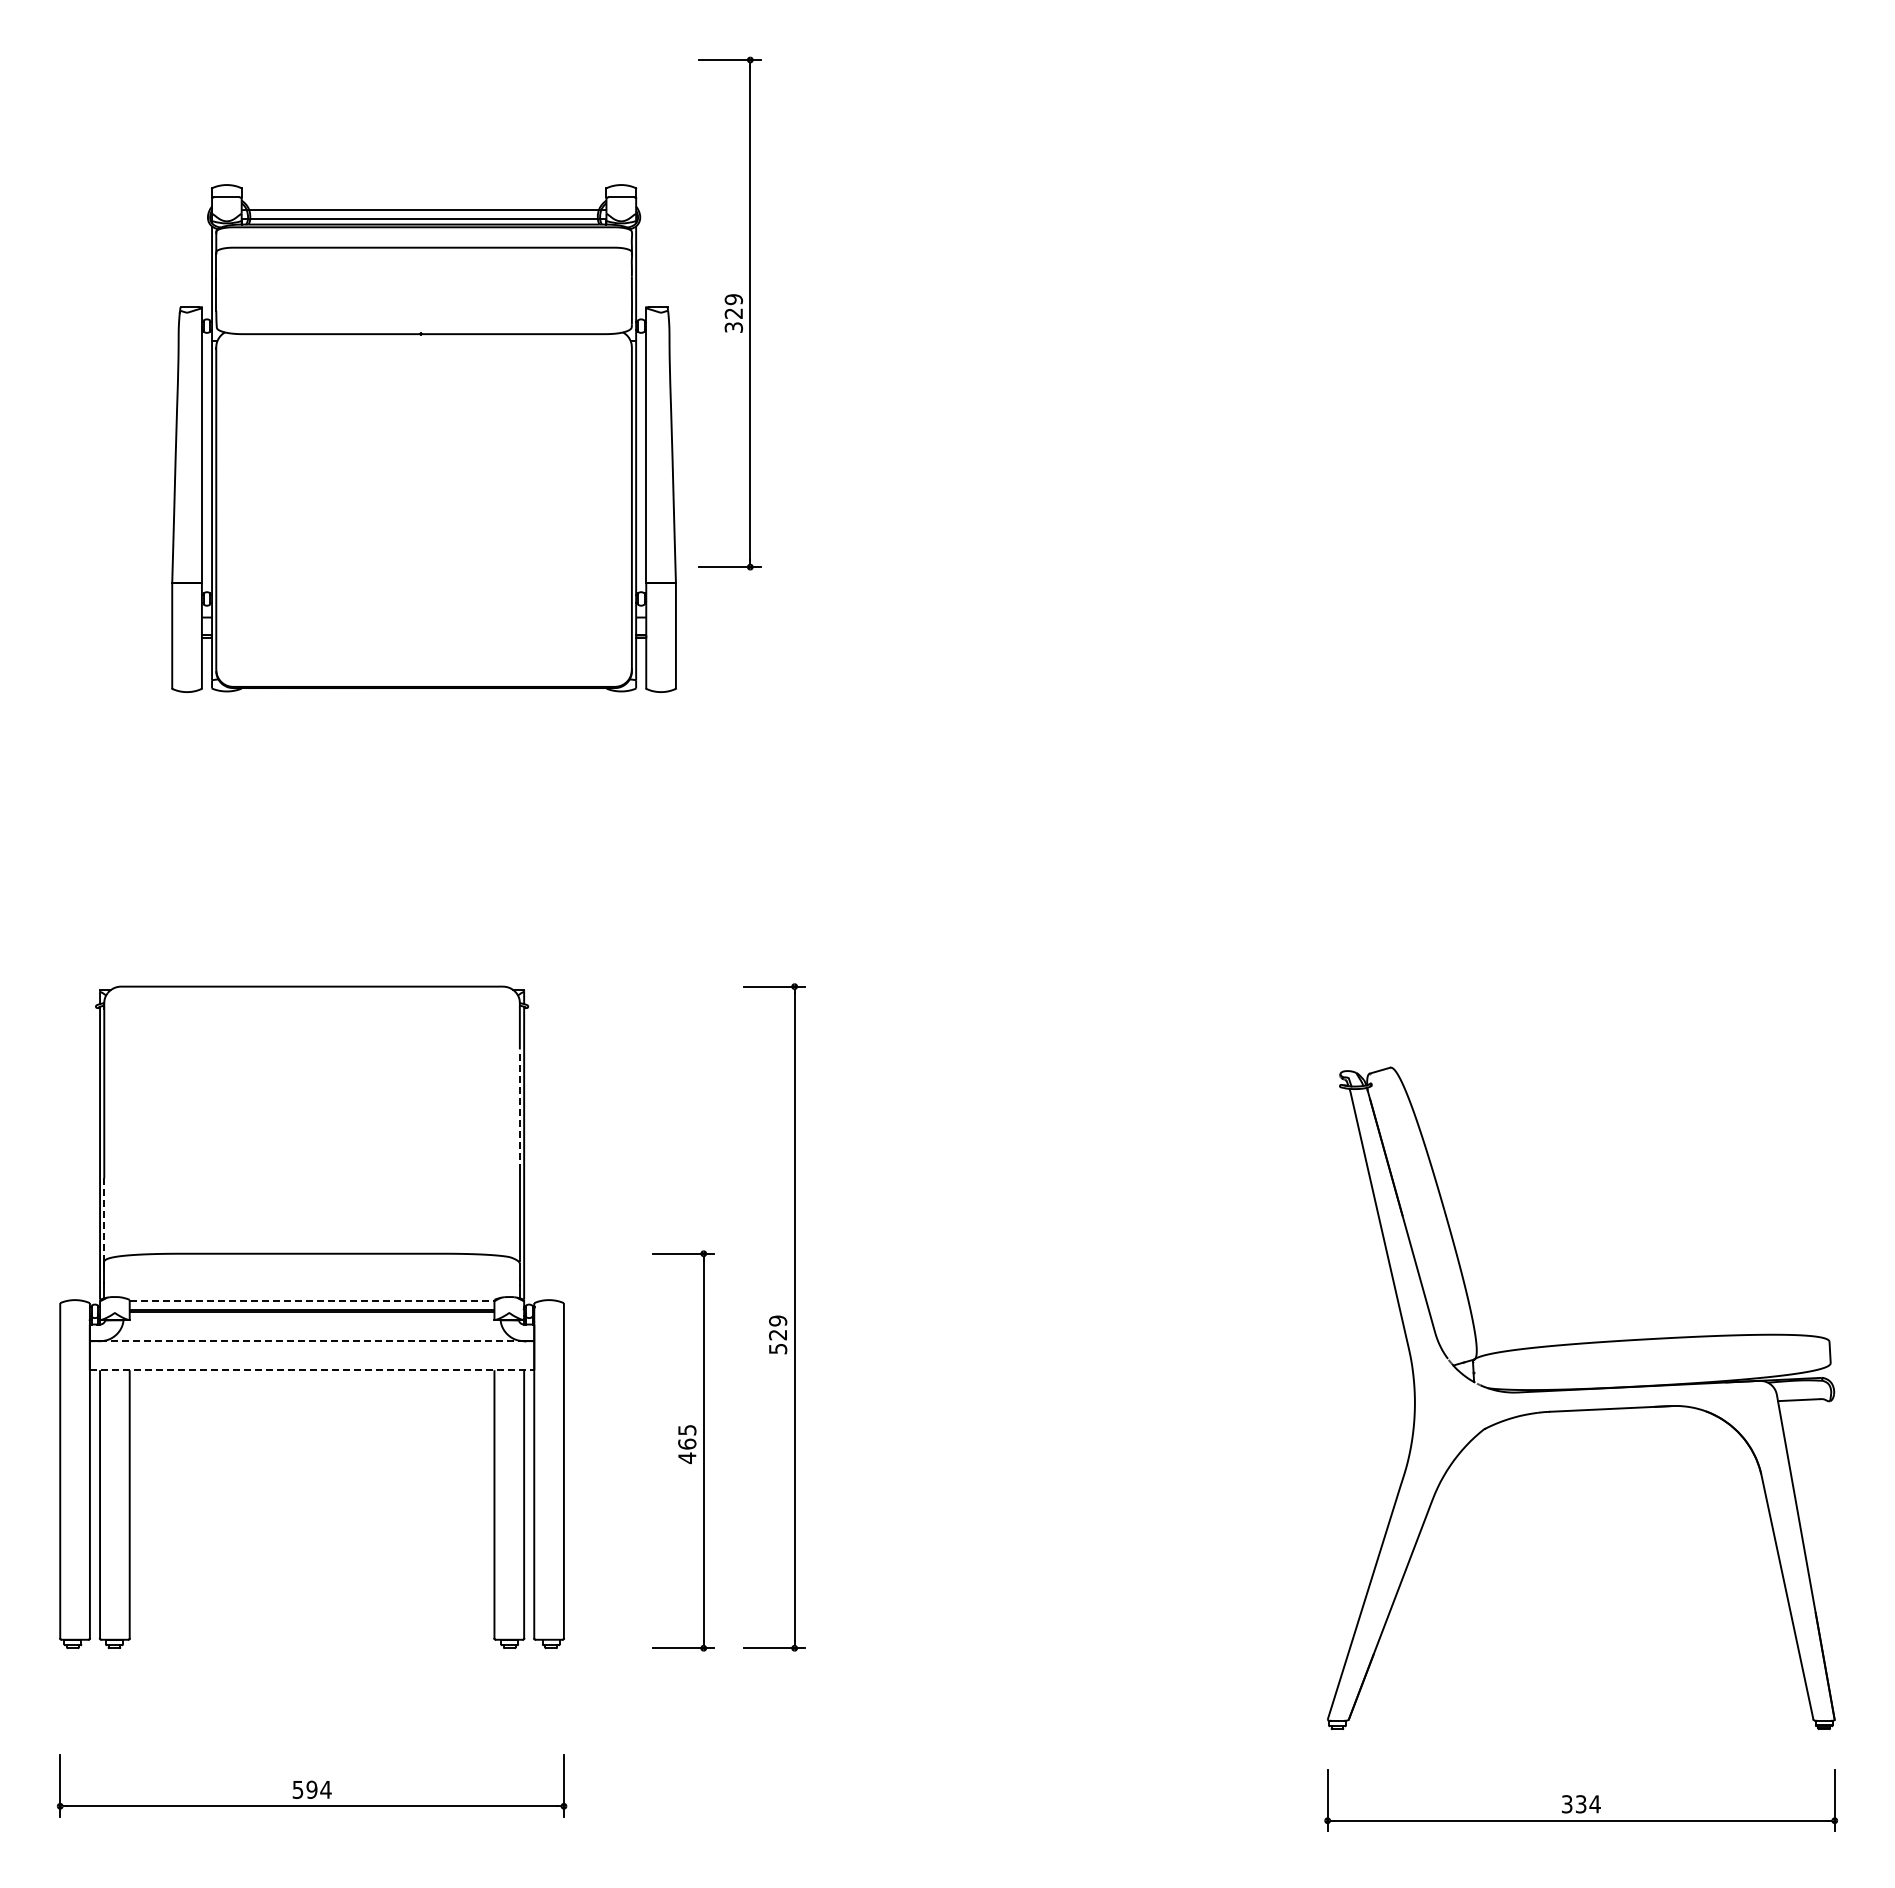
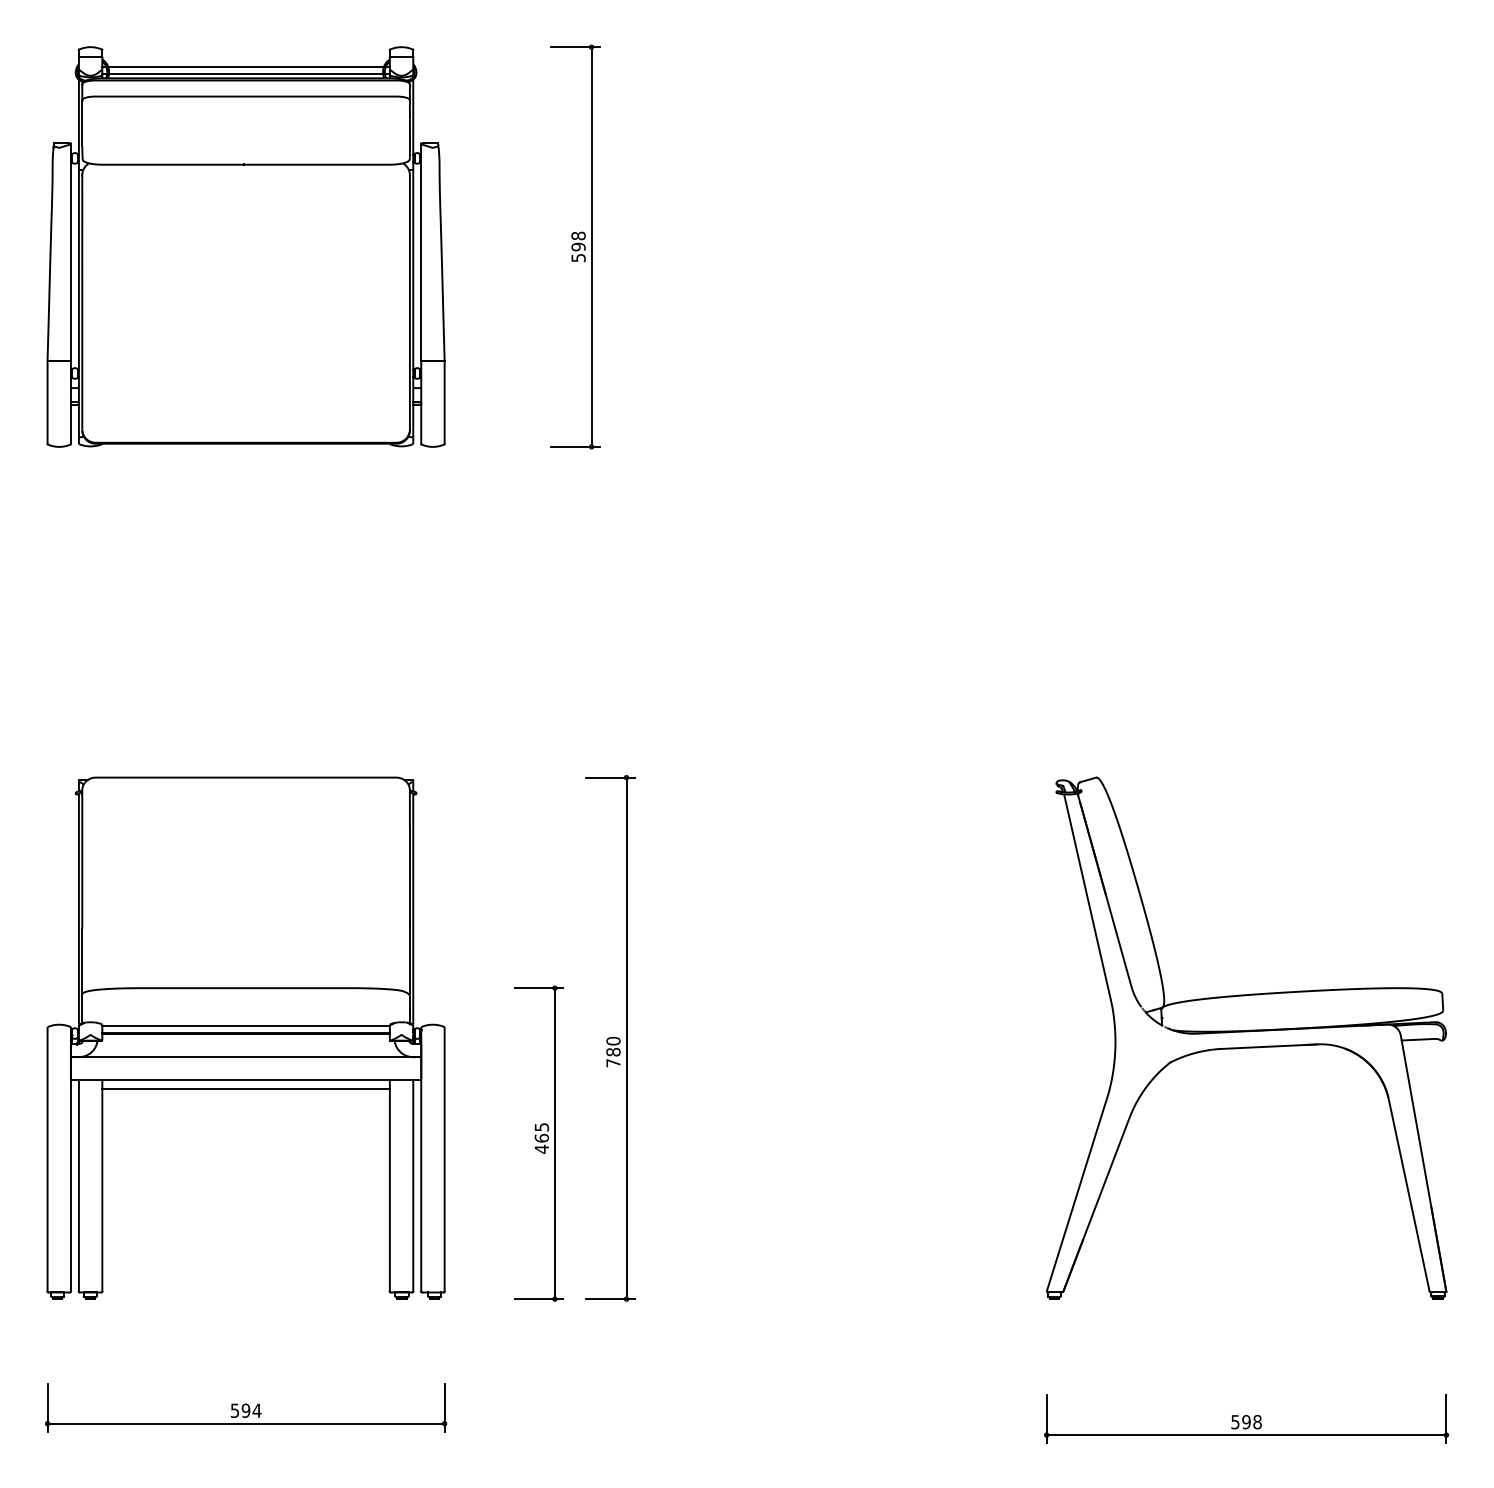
text: (733, 313) -> (578, 246), 329 -> 598
part: (423, 438) -> (245, 246), moved
line: (519, 1110) -> (409, 875), dashed -> solid
line: (104, 1220) -> (82, 961), dashed -> solid
line: (312, 1301) -> (246, 1025), dashed -> solid
text: (778, 1334) -> (613, 1051), 529 -> 780
line: (312, 1341) -> (246, 1057), dashed -> solid
line: (312, 1370) -> (246, 1080), dashed -> solid
line: (311, 1381) -> (245, 1088), added
part: (1581, 1397) -> (1246, 1037), moved
text: (1581, 1804) -> (1246, 1422), 334 -> 598

